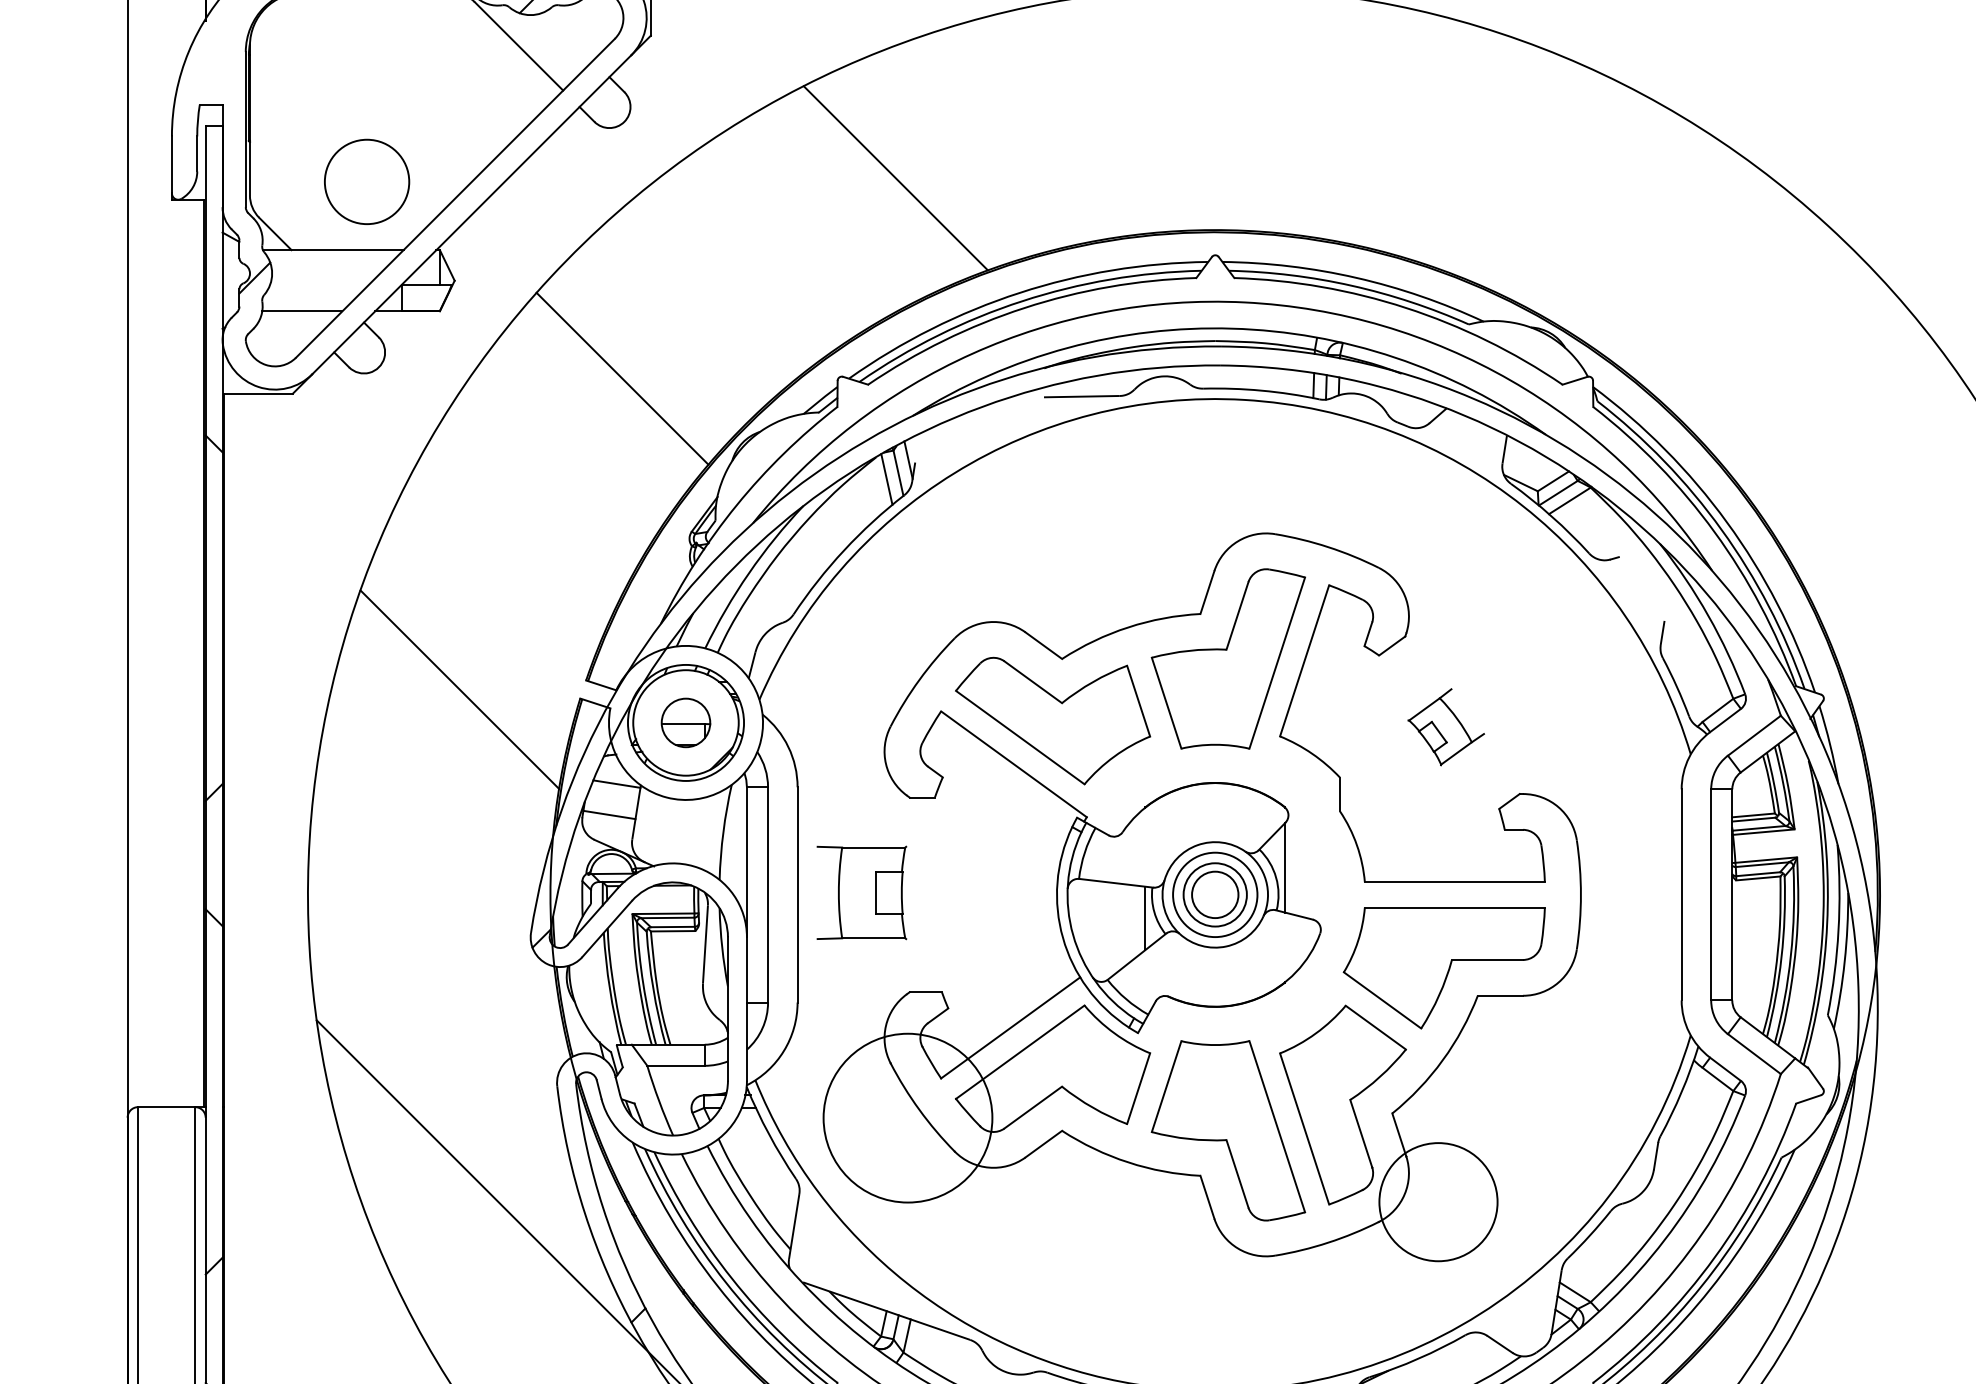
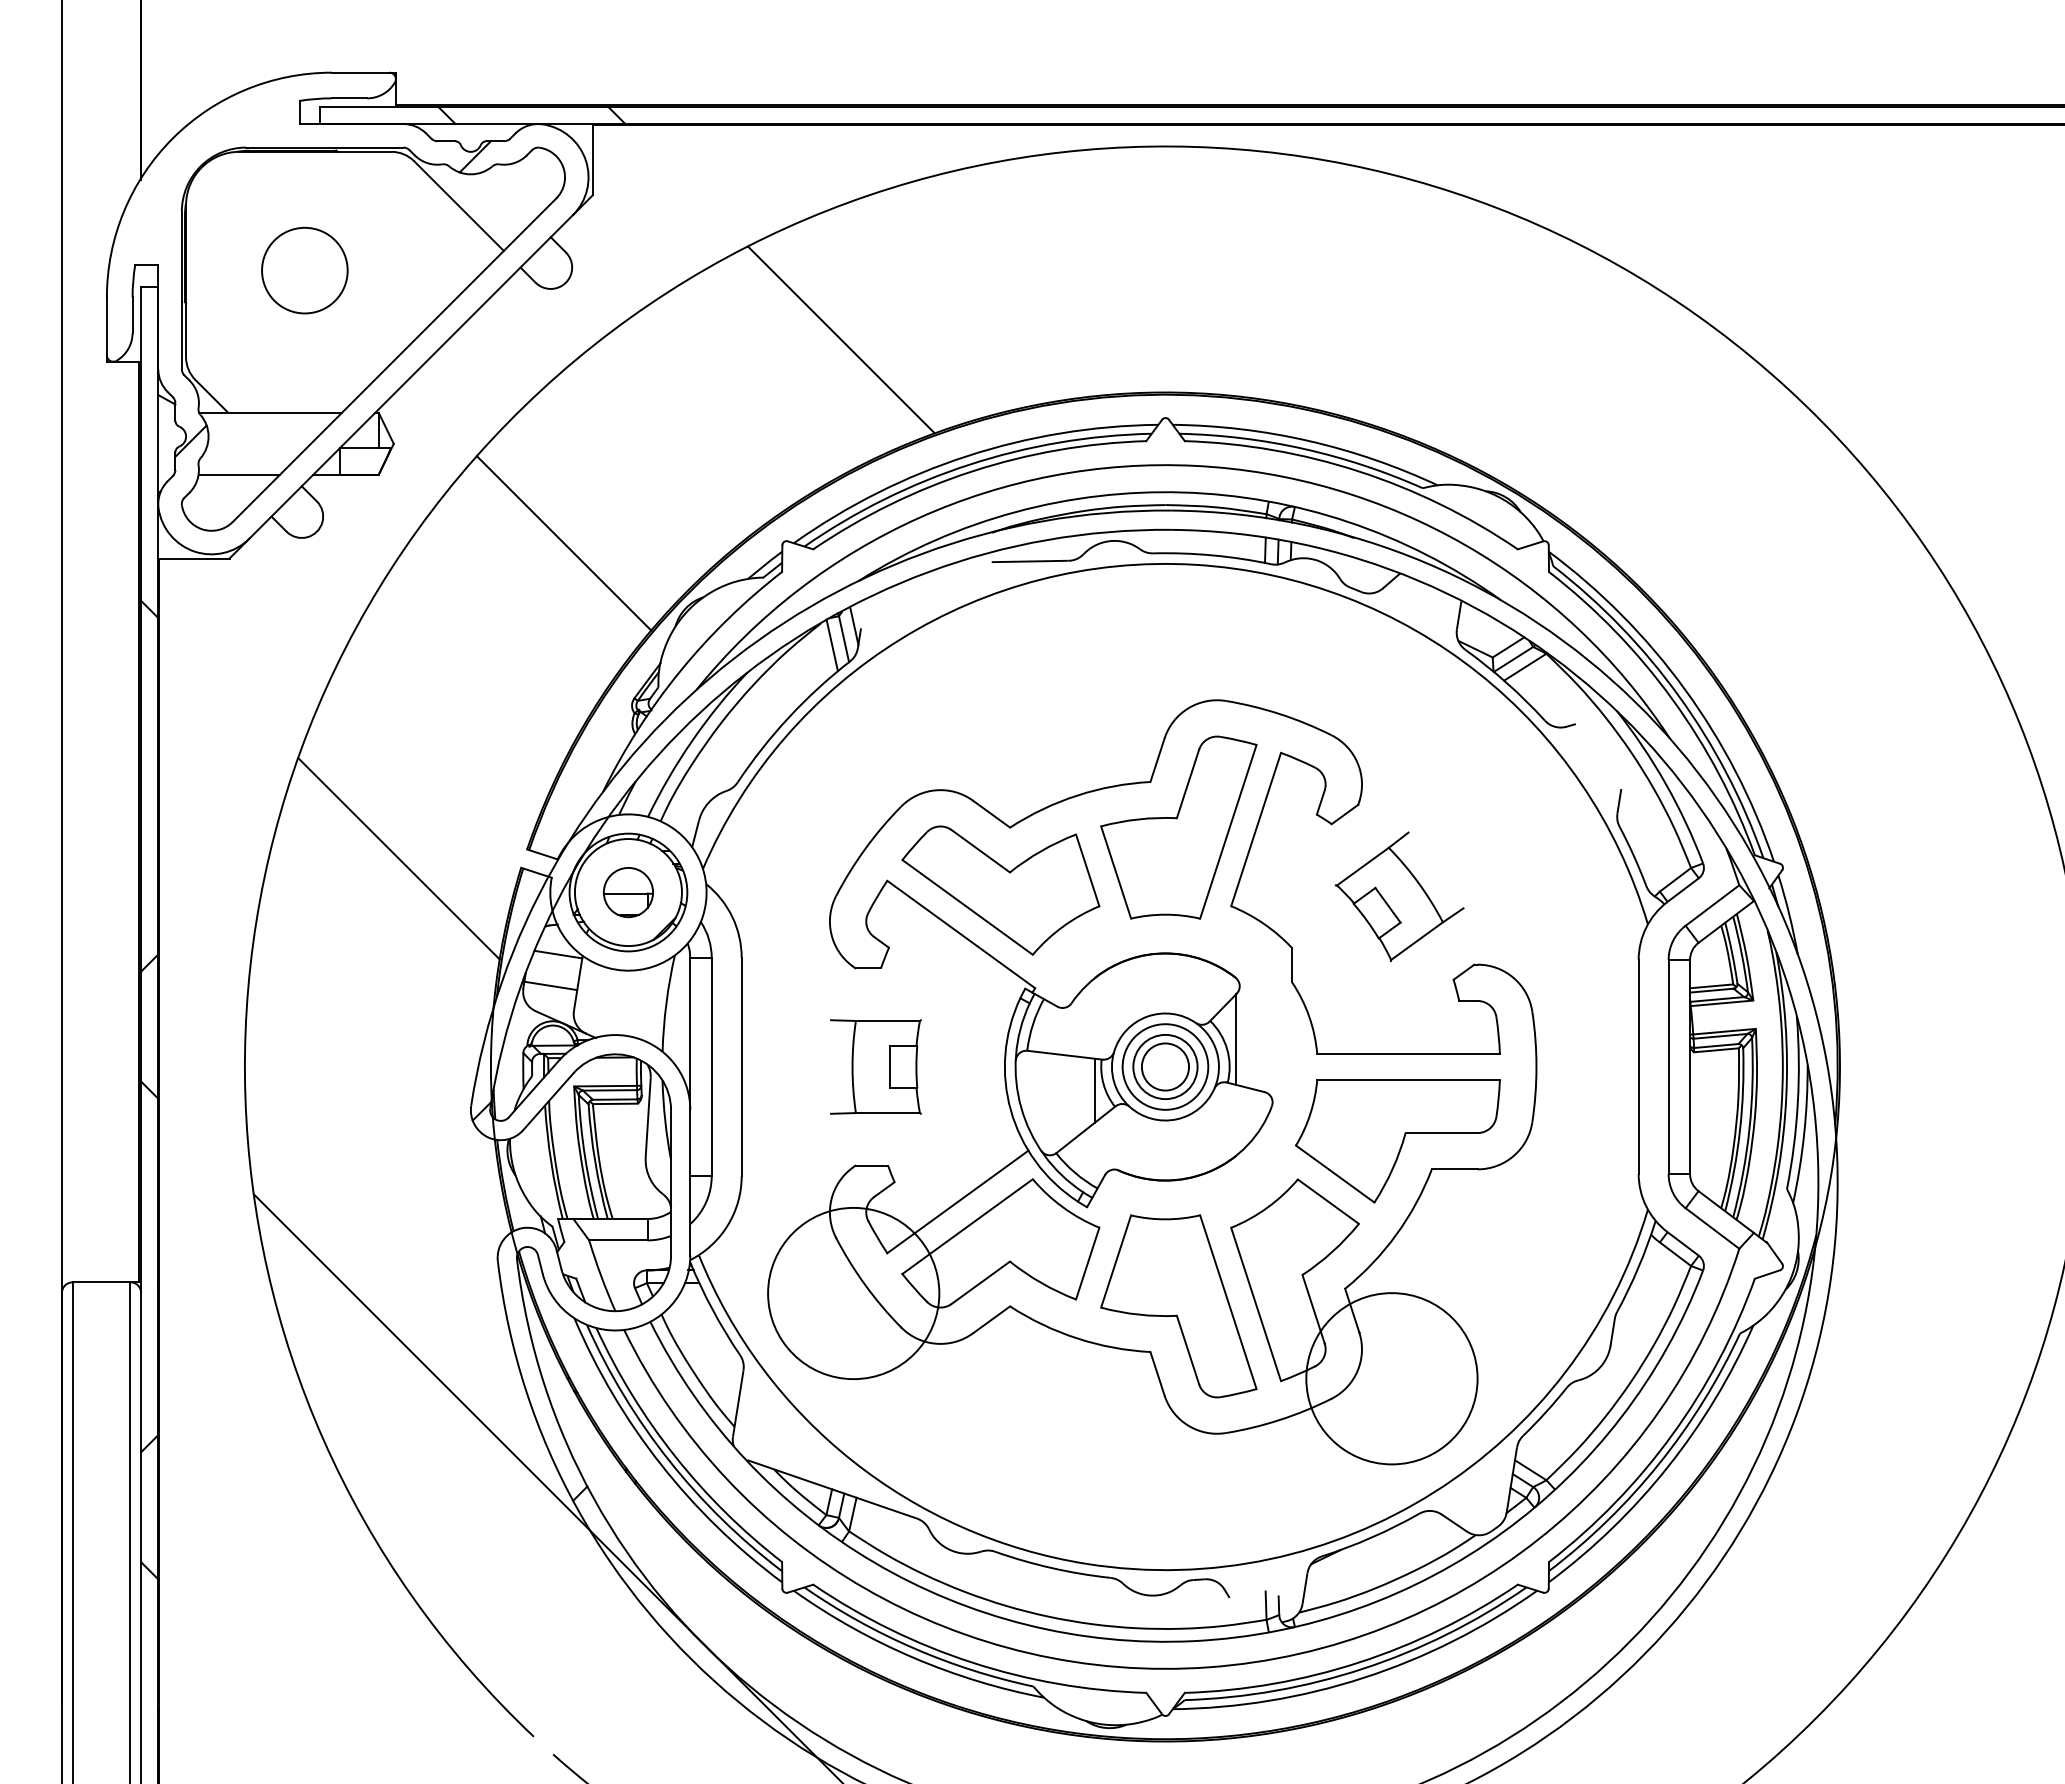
circle: (366, 181) -> (304, 270), moved
part: (1445, 726) -> (1399, 896), size x1.67
part: (861, 892) -> (875, 1066), moved
circle: (1438, 1201) -> (1391, 1378), size x1.43

